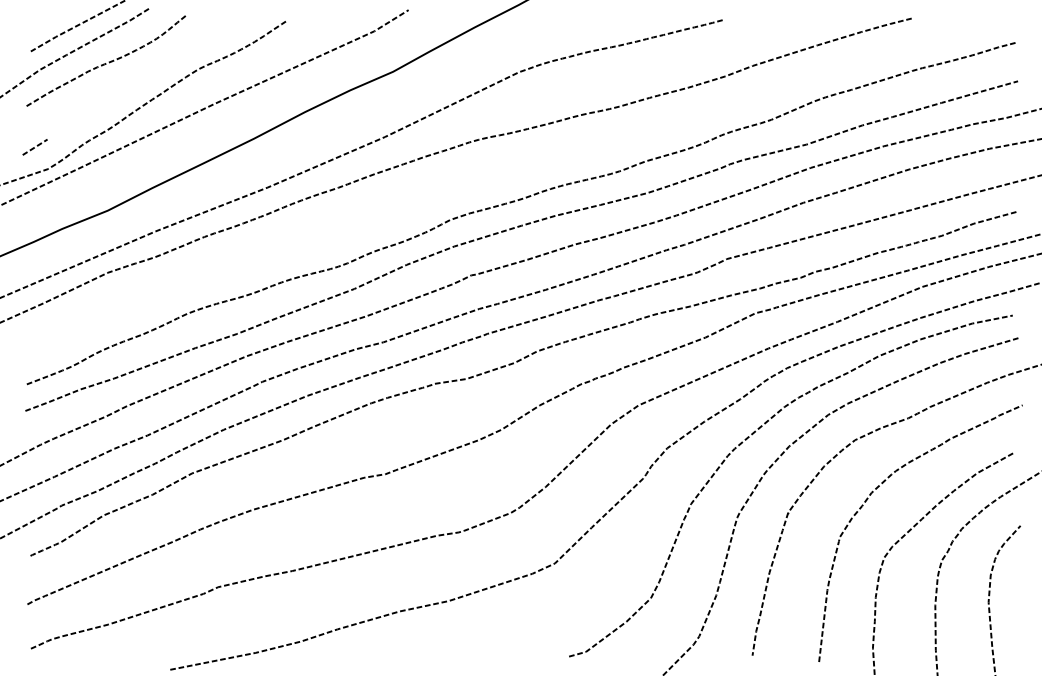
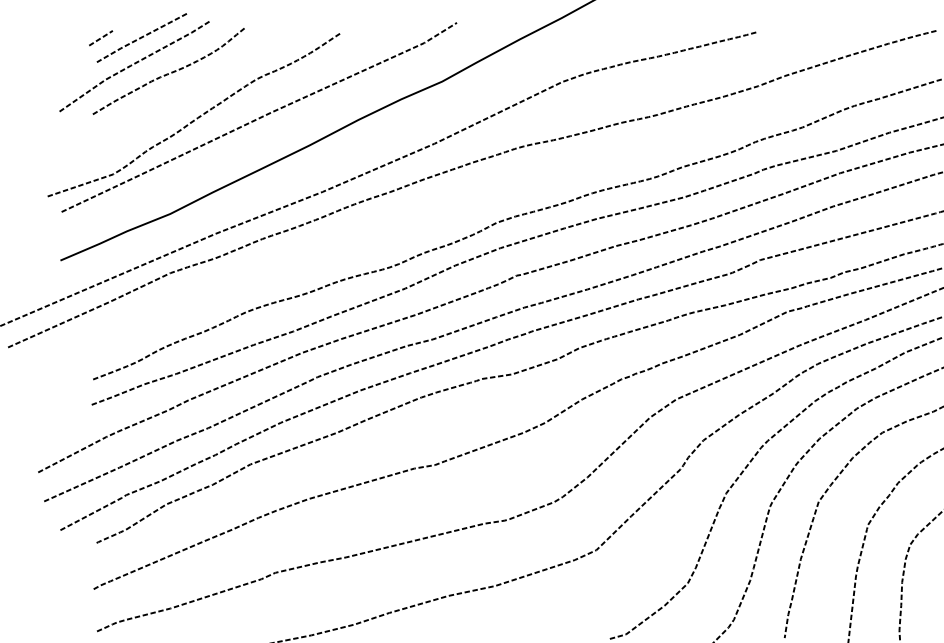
line: (34, 147) -> (100, 38), moved

